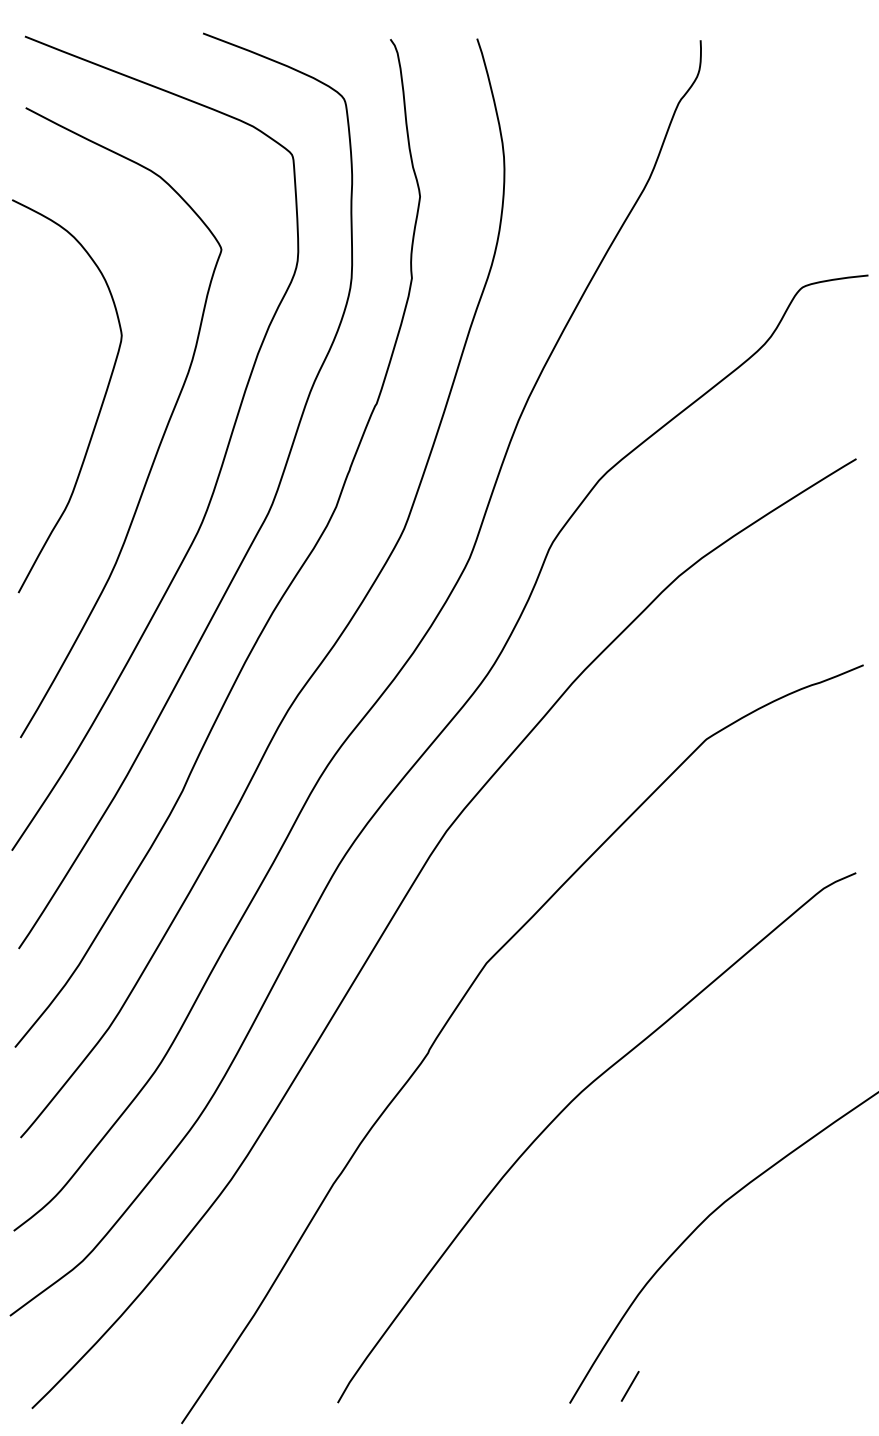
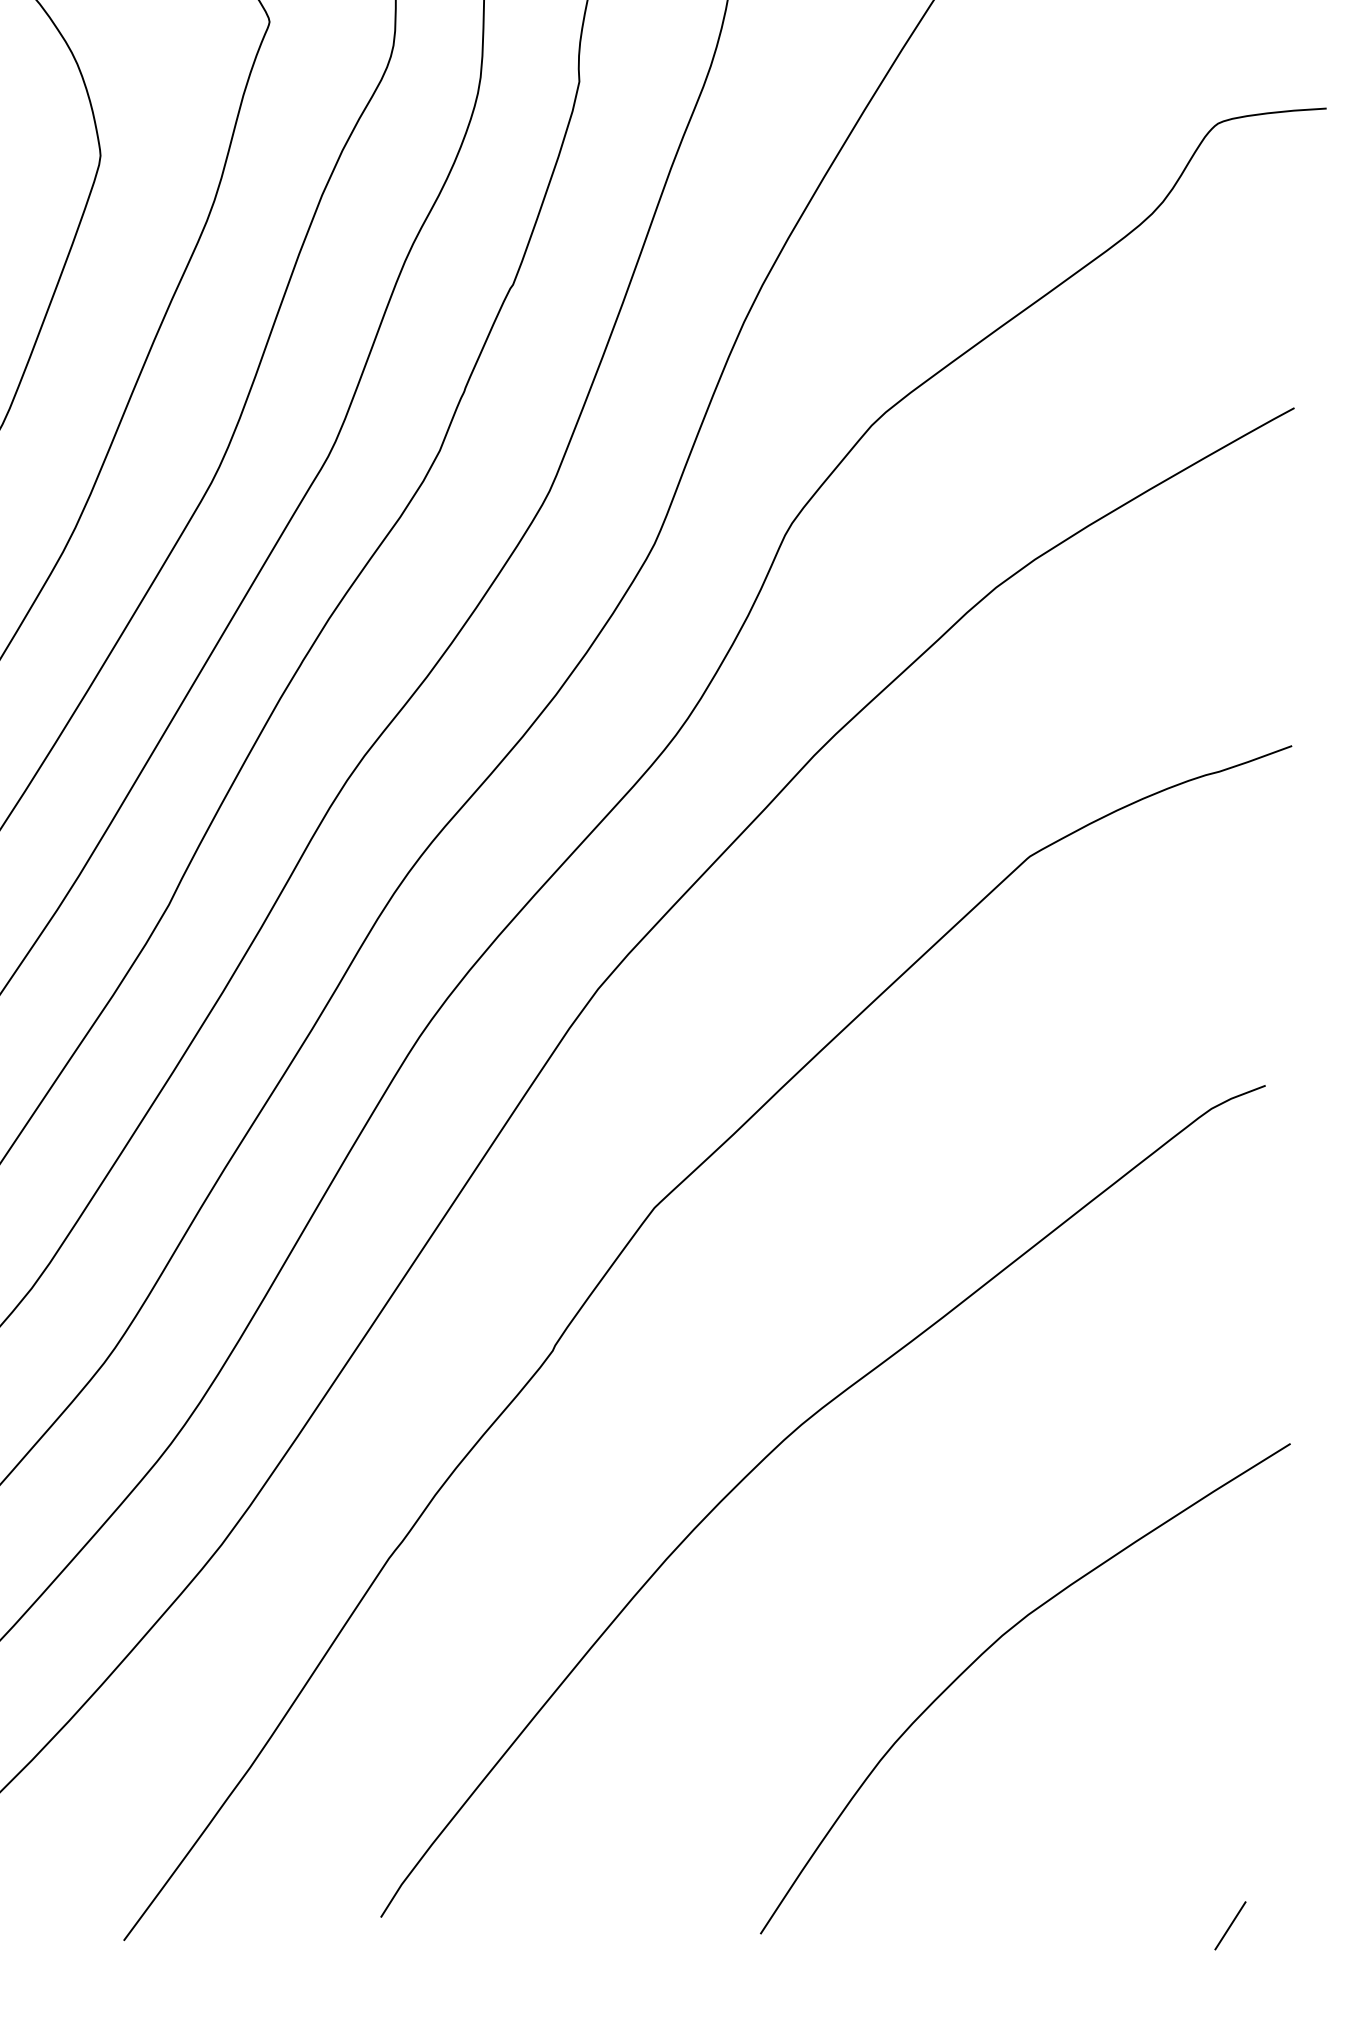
line: (629, 1386) -> (1229, 1925), moved

